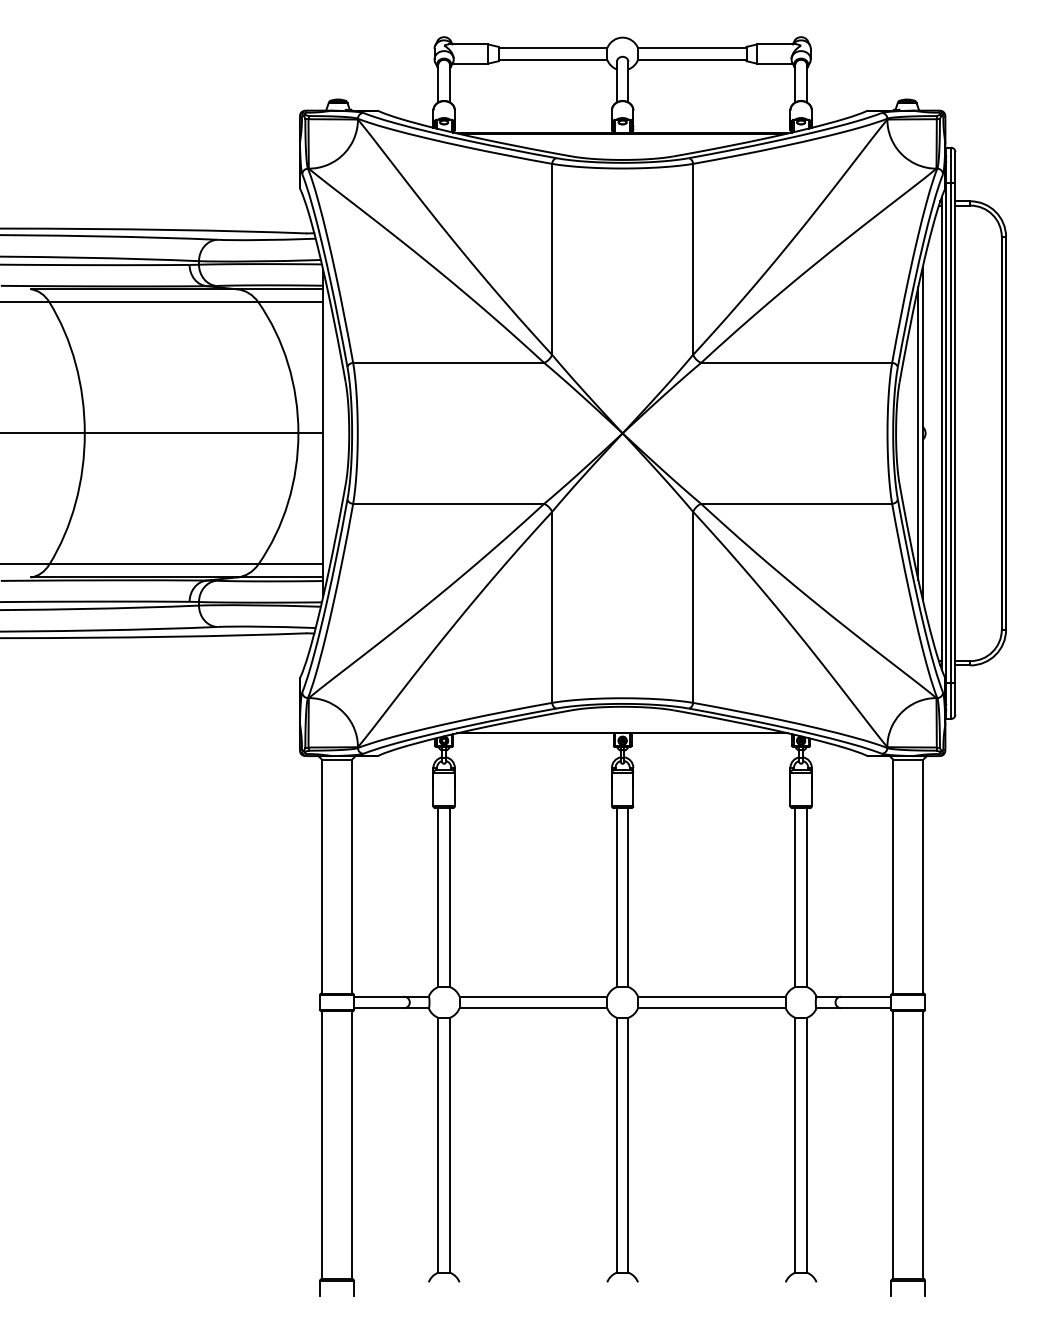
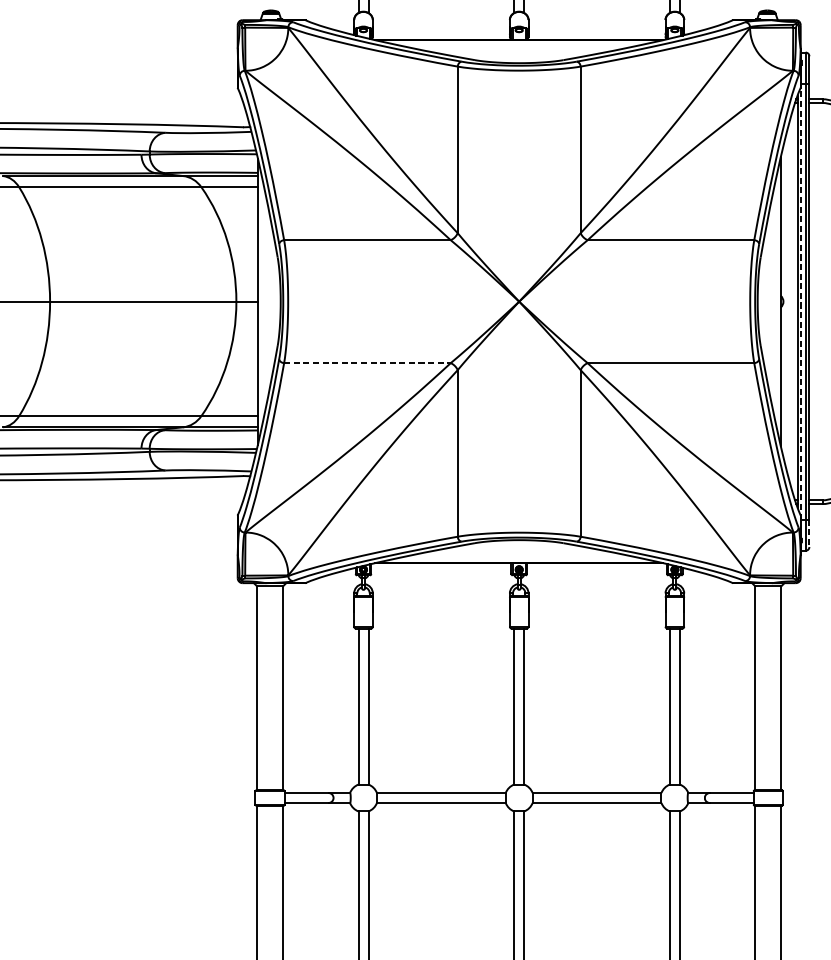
line: (918, 433) -> (777, 301), removed
line: (946, 433) -> (801, 301), solid -> dashed
line: (449, 503) -> (368, 362), solid -> dashed
line: (955, 698) -> (809, 532), solid -> dashed

